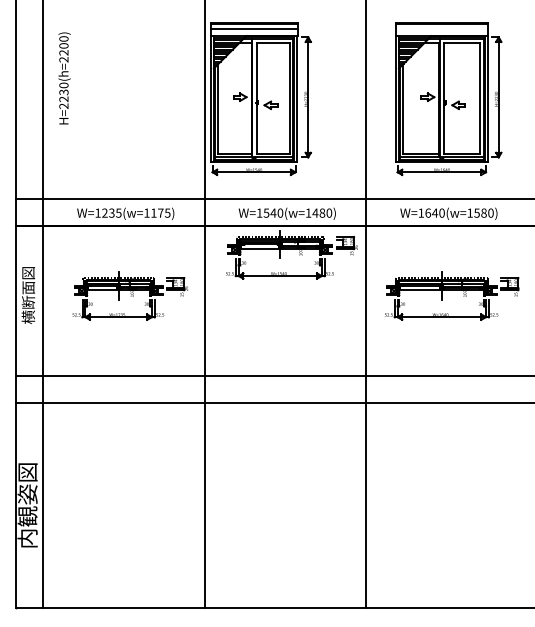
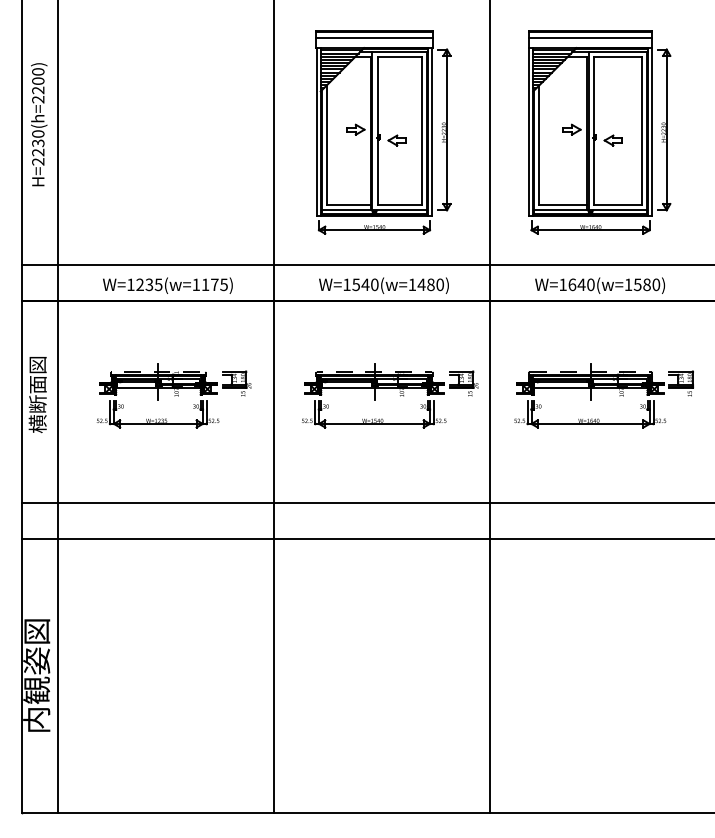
line: (441, 28) -> (590, 37), added
text: (64, 78) -> (39, 124), moved
part: (260, 99) -> (383, 132), moved
part: (292, 249) -> (390, 388), moved

